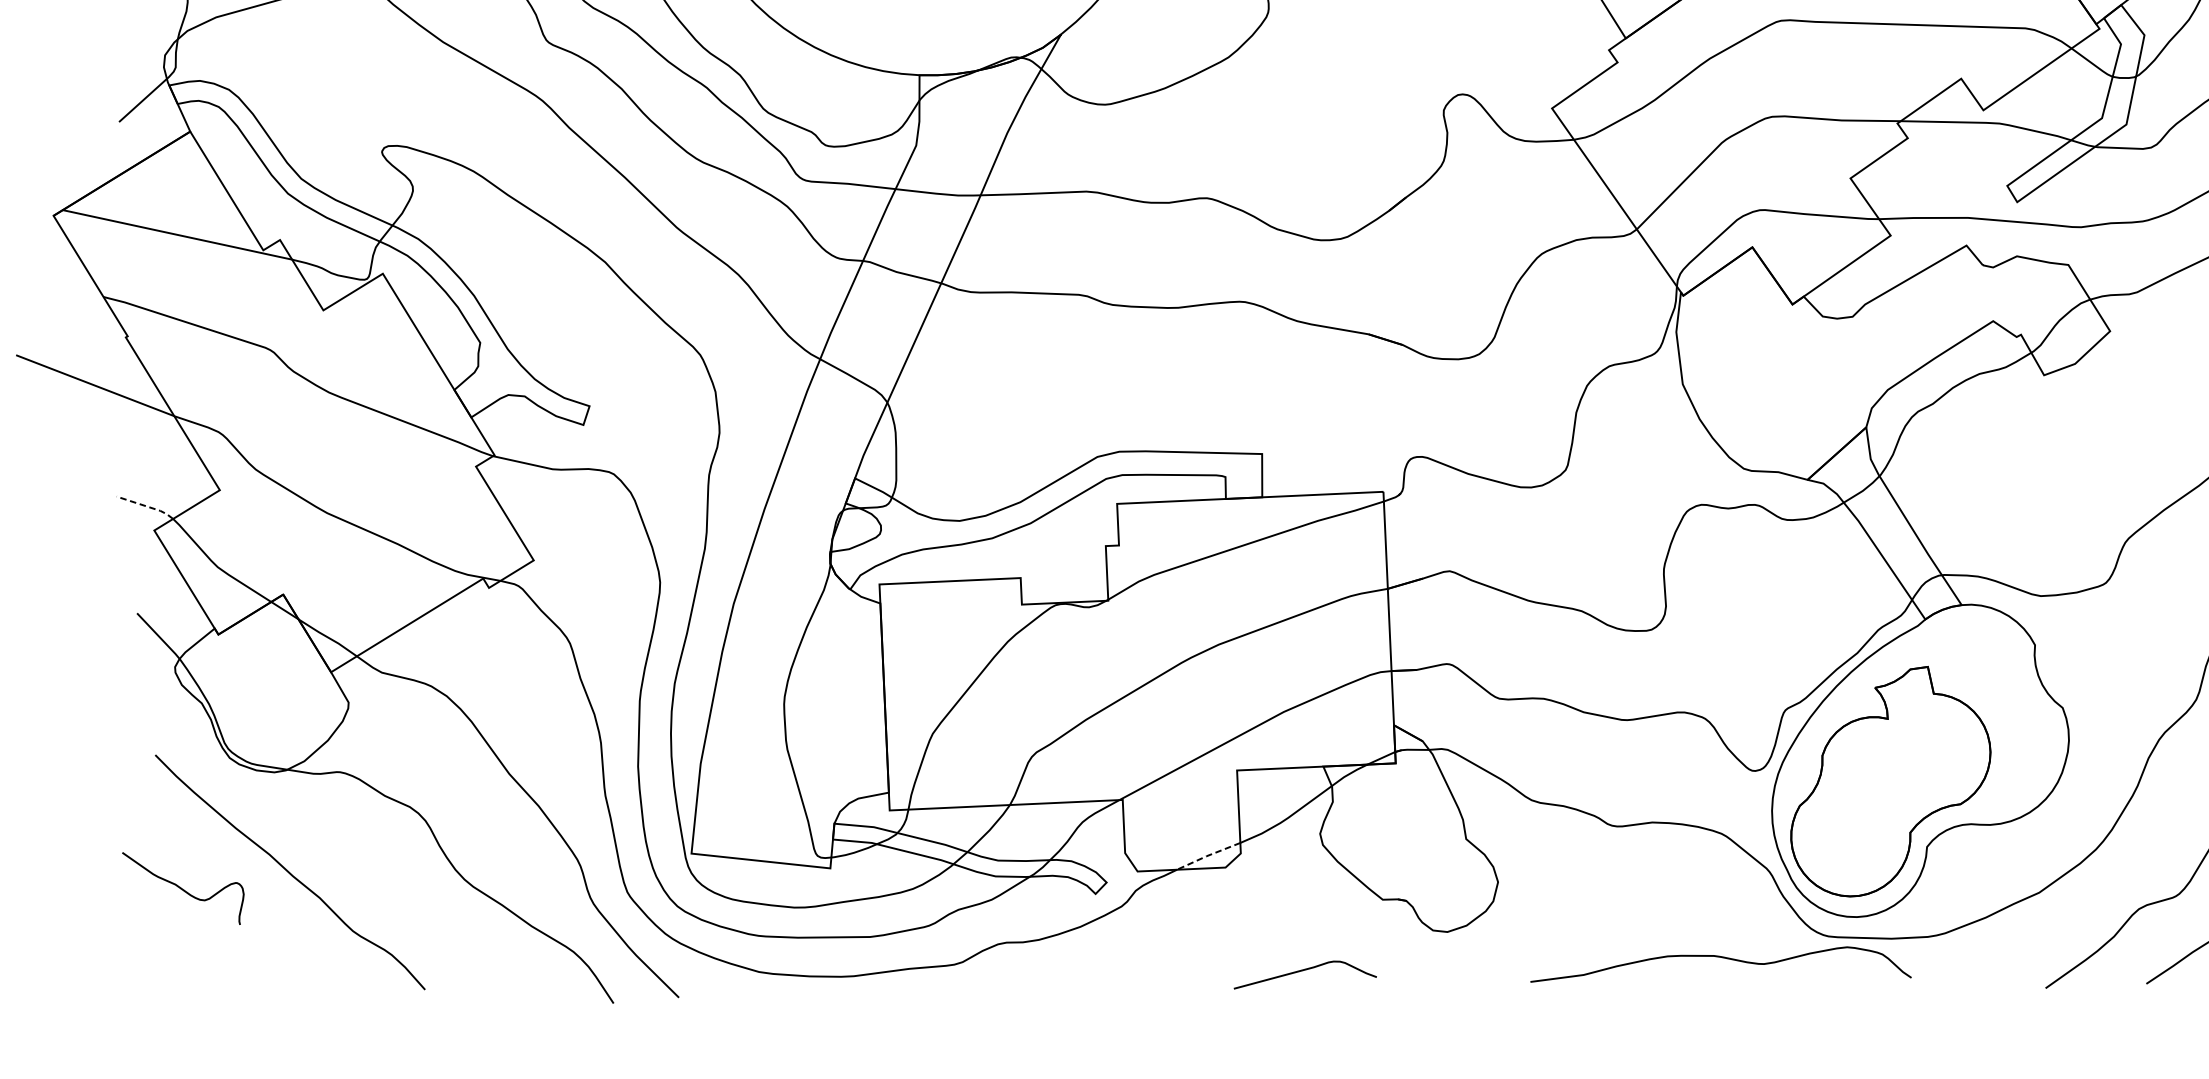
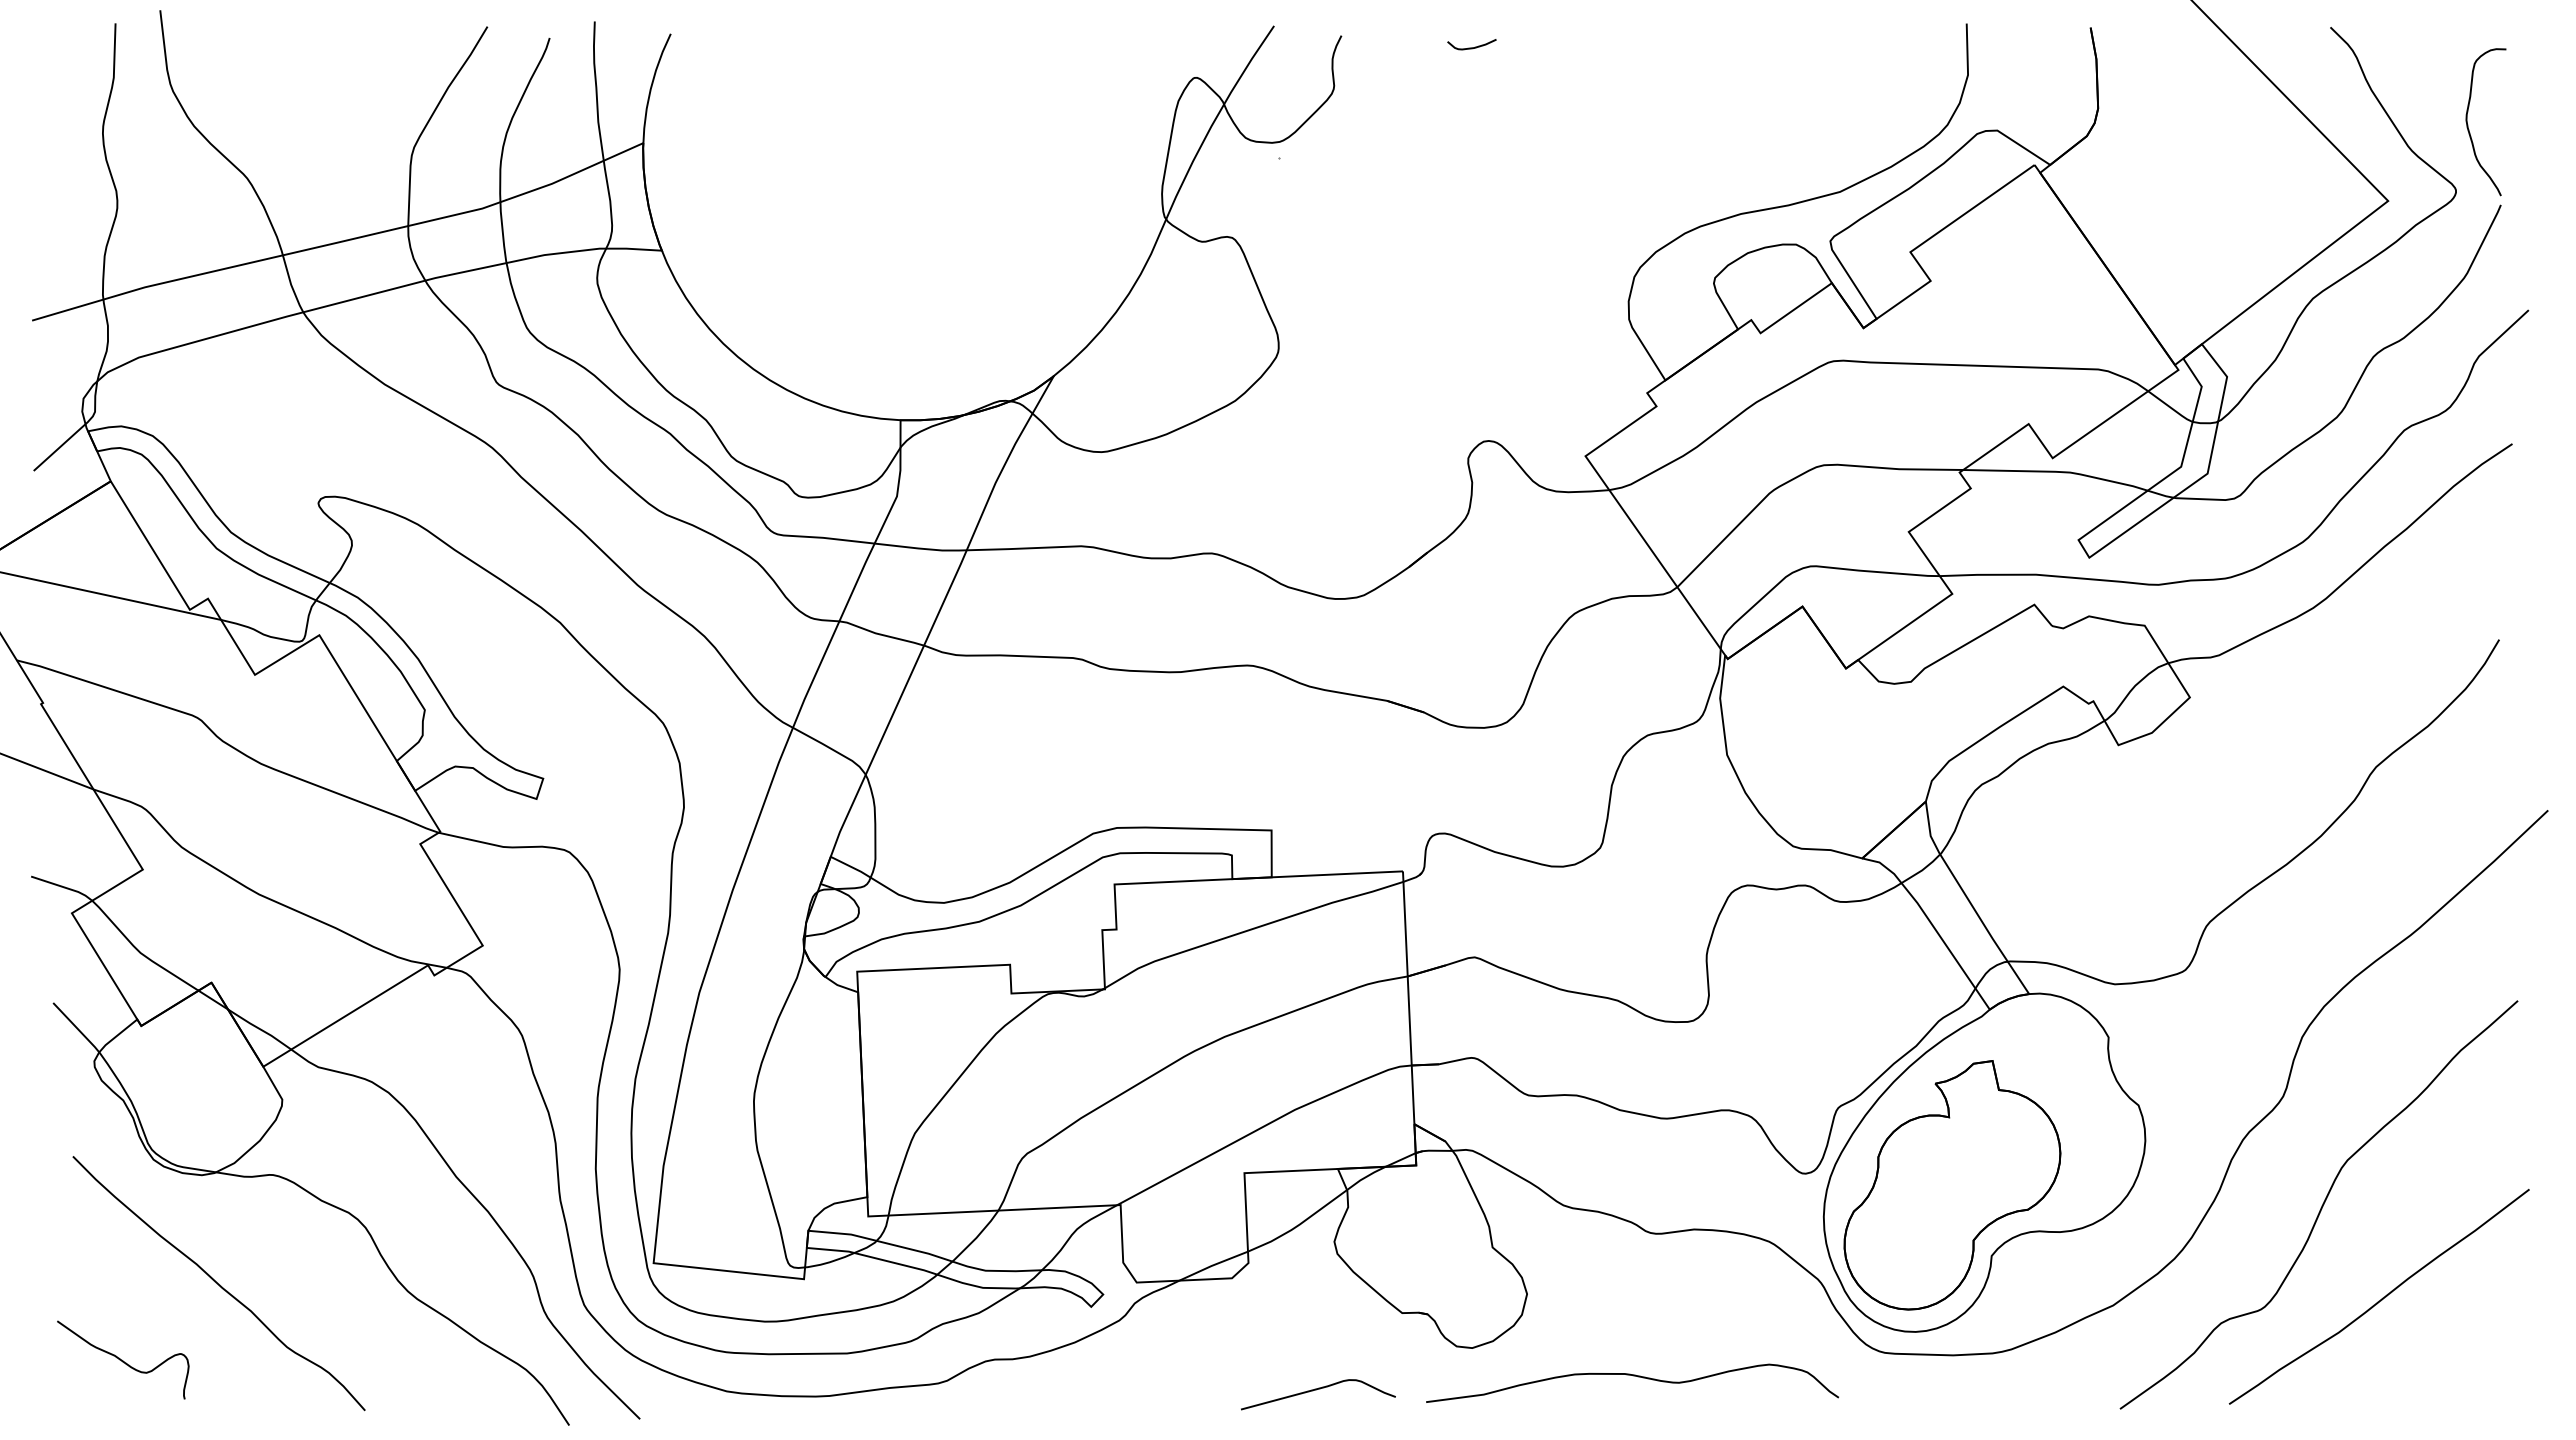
line: (146, 506) -> (63, 887), dashed -> solid
line: (1207, 855) -> (1212, 1265), dashed -> solid
curve: (183, 888) -> (123, 1360), moved
curve: (1721, 958) -> (1633, 1376), moved

